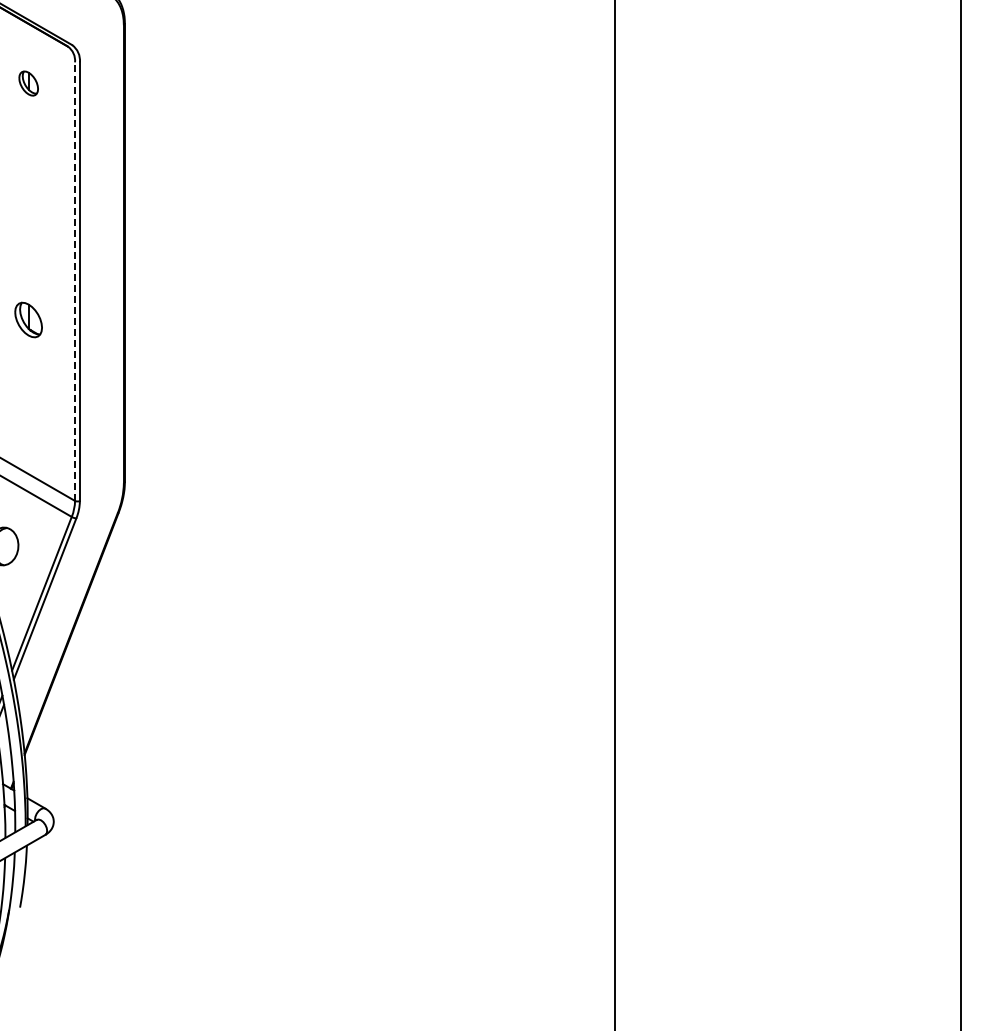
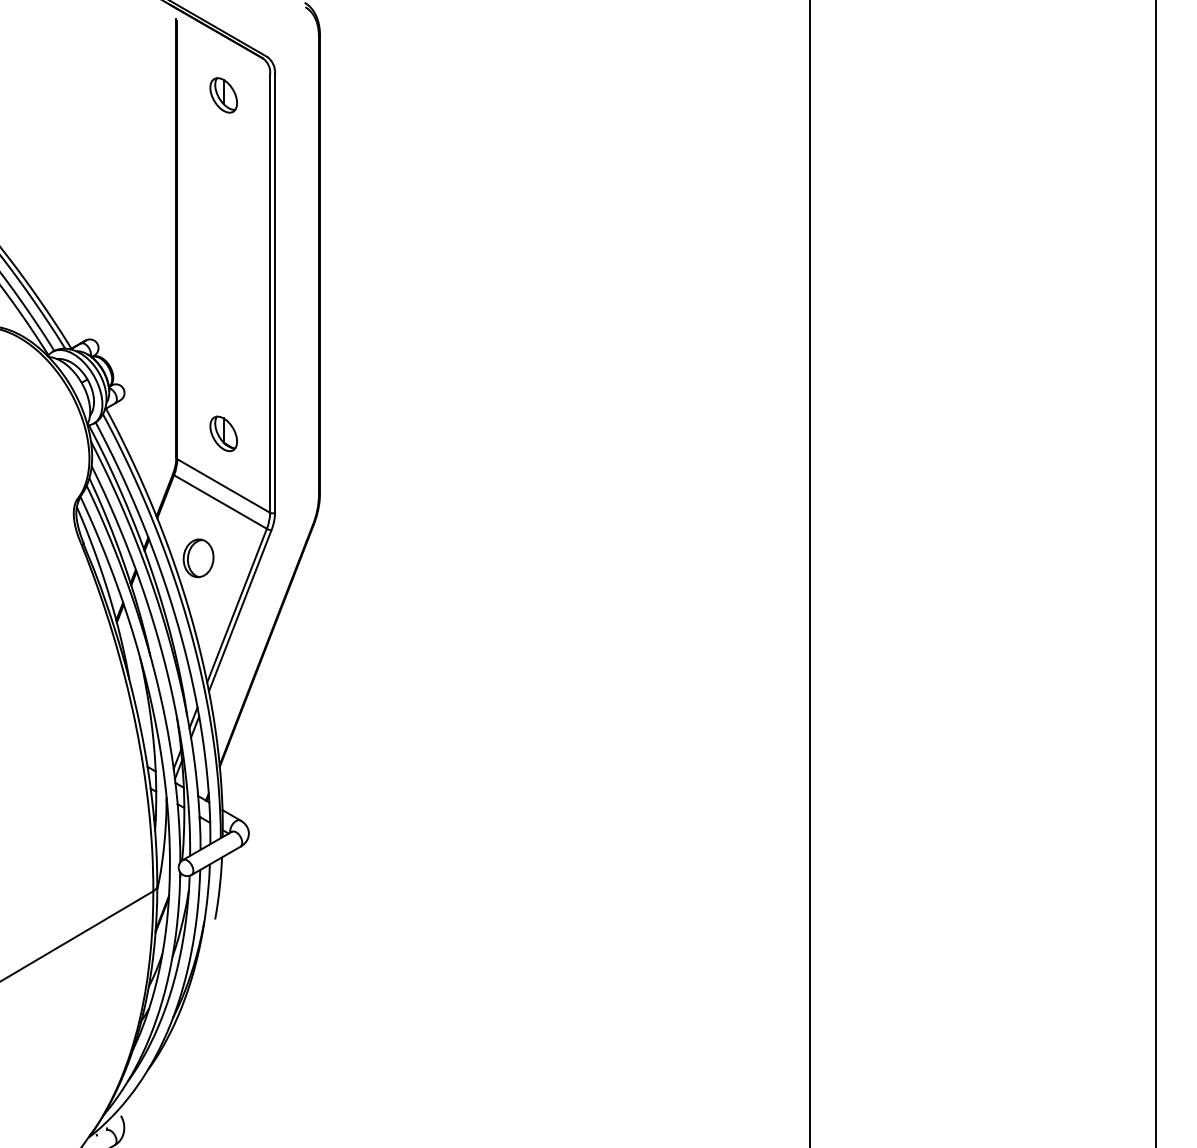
part: (28, 83) -> (223, 95), size x1.43
line: (75, 281) -> (270, 293), dashed -> solid
part: (28, 319) -> (223, 433), moved

